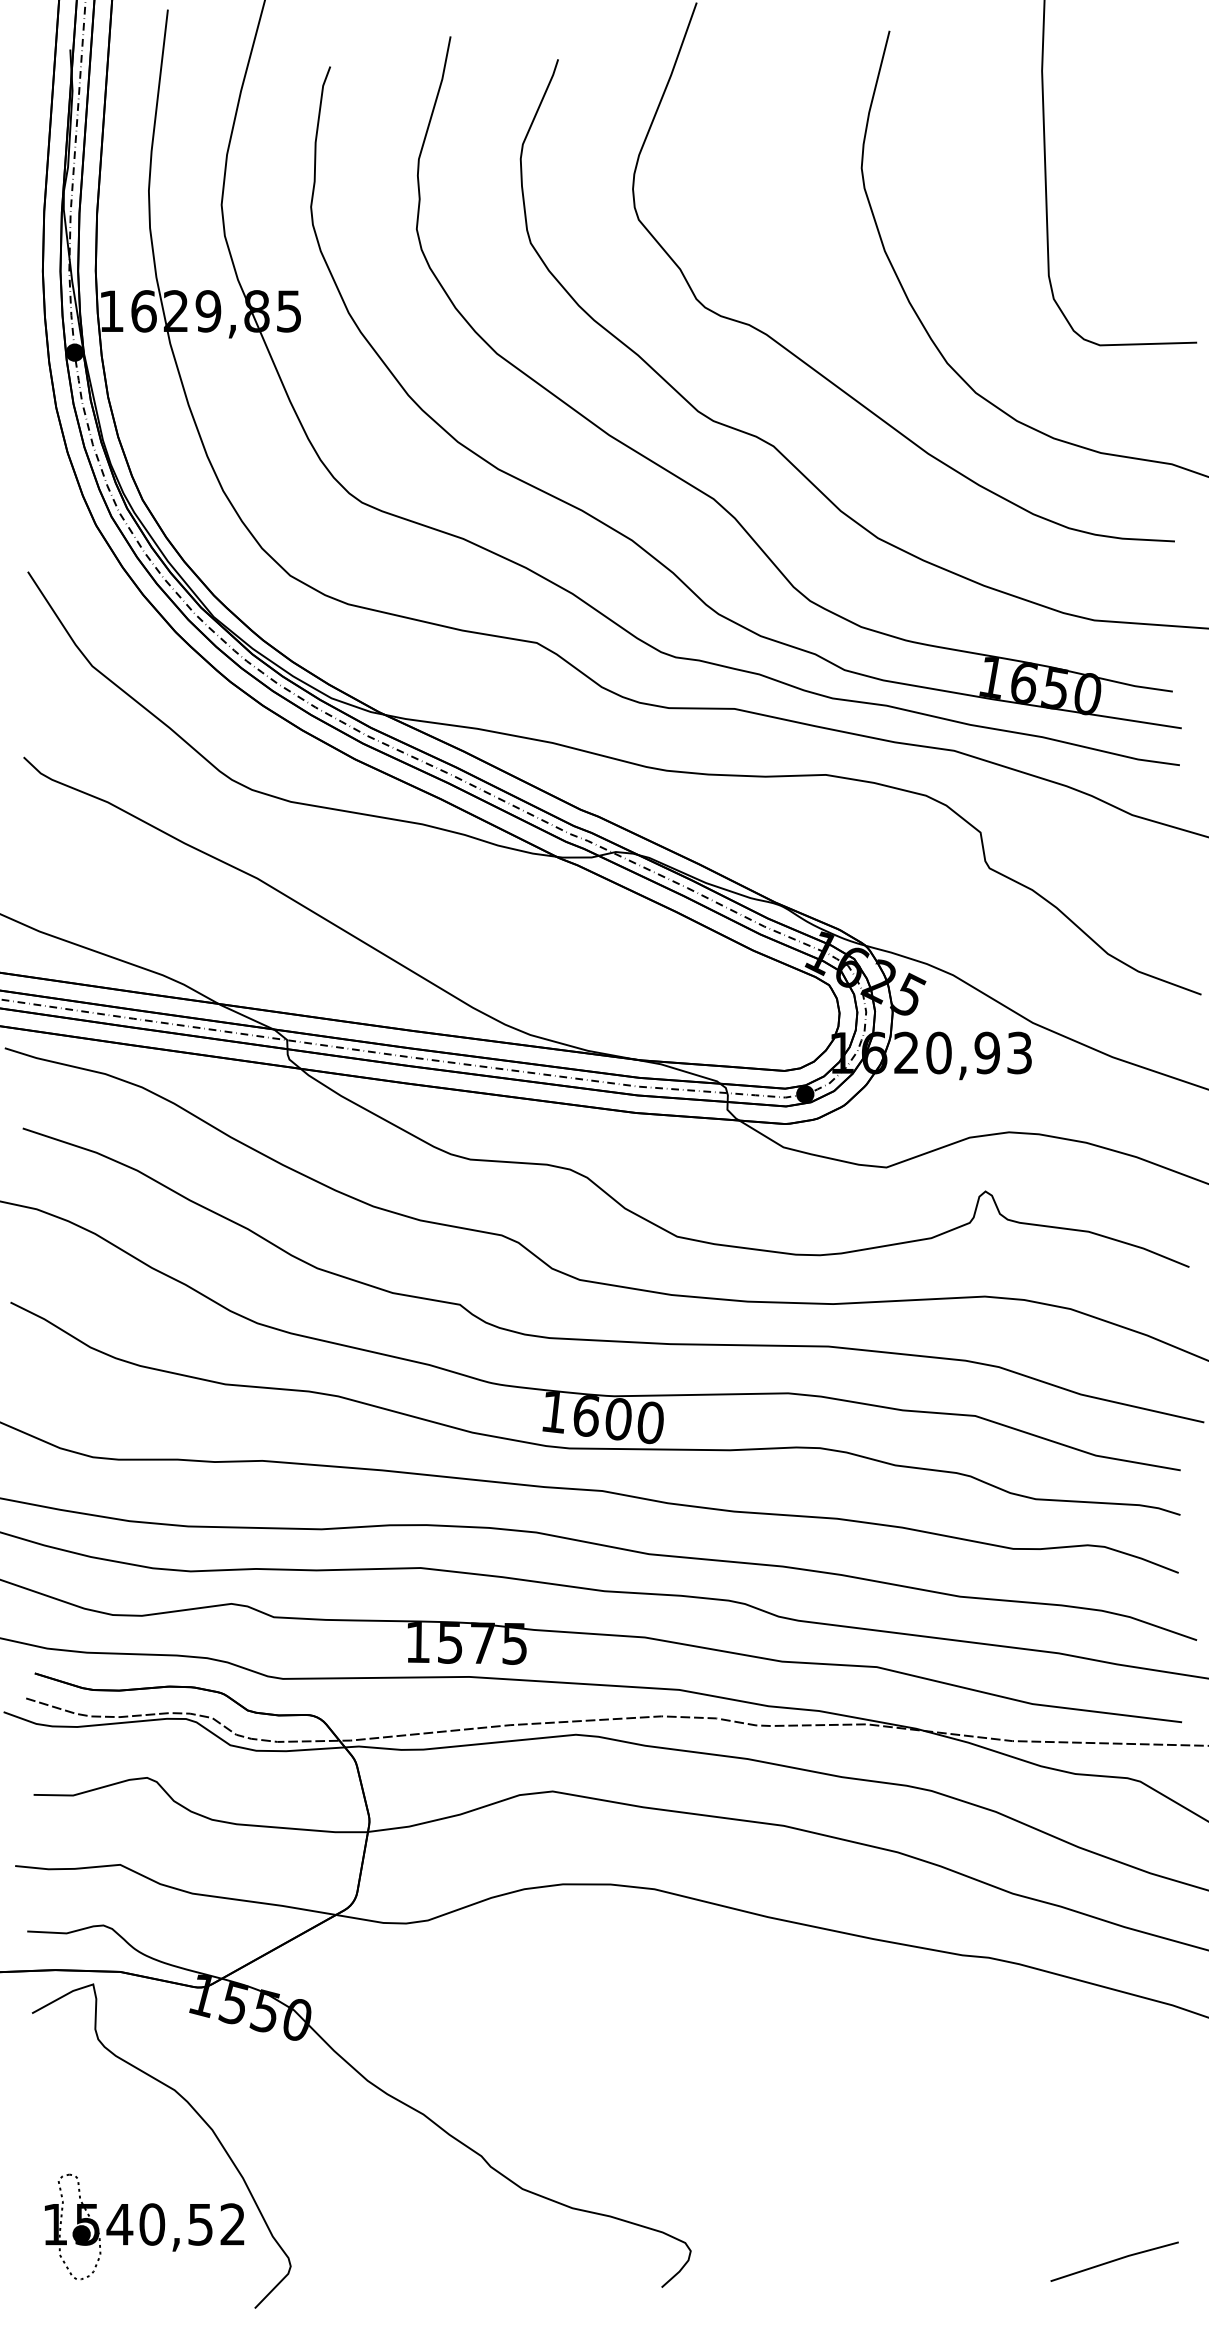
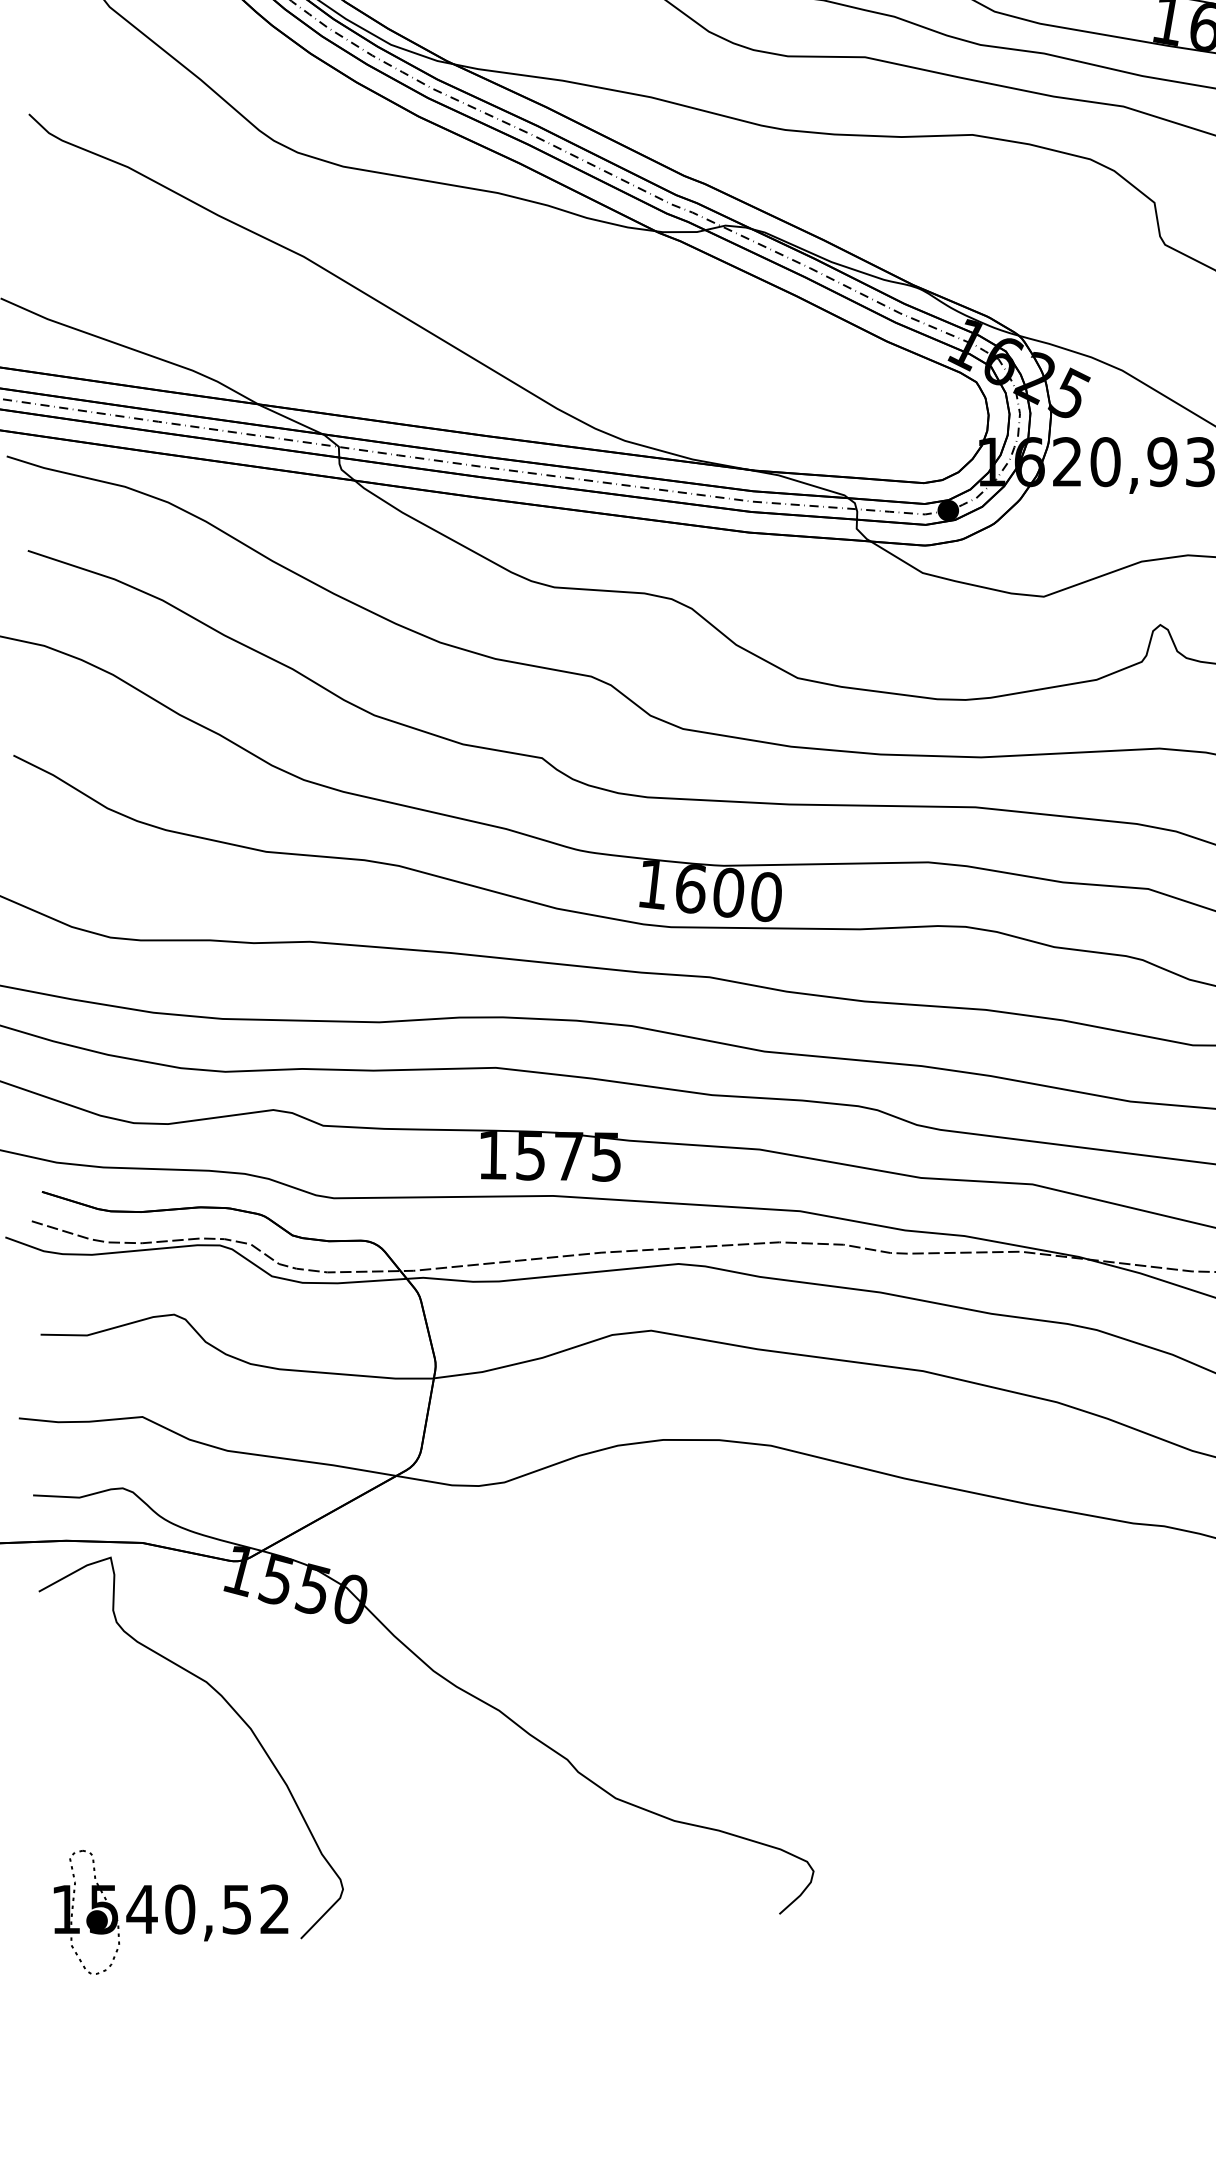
part: (144, 2226) -> (171, 1911), moved

